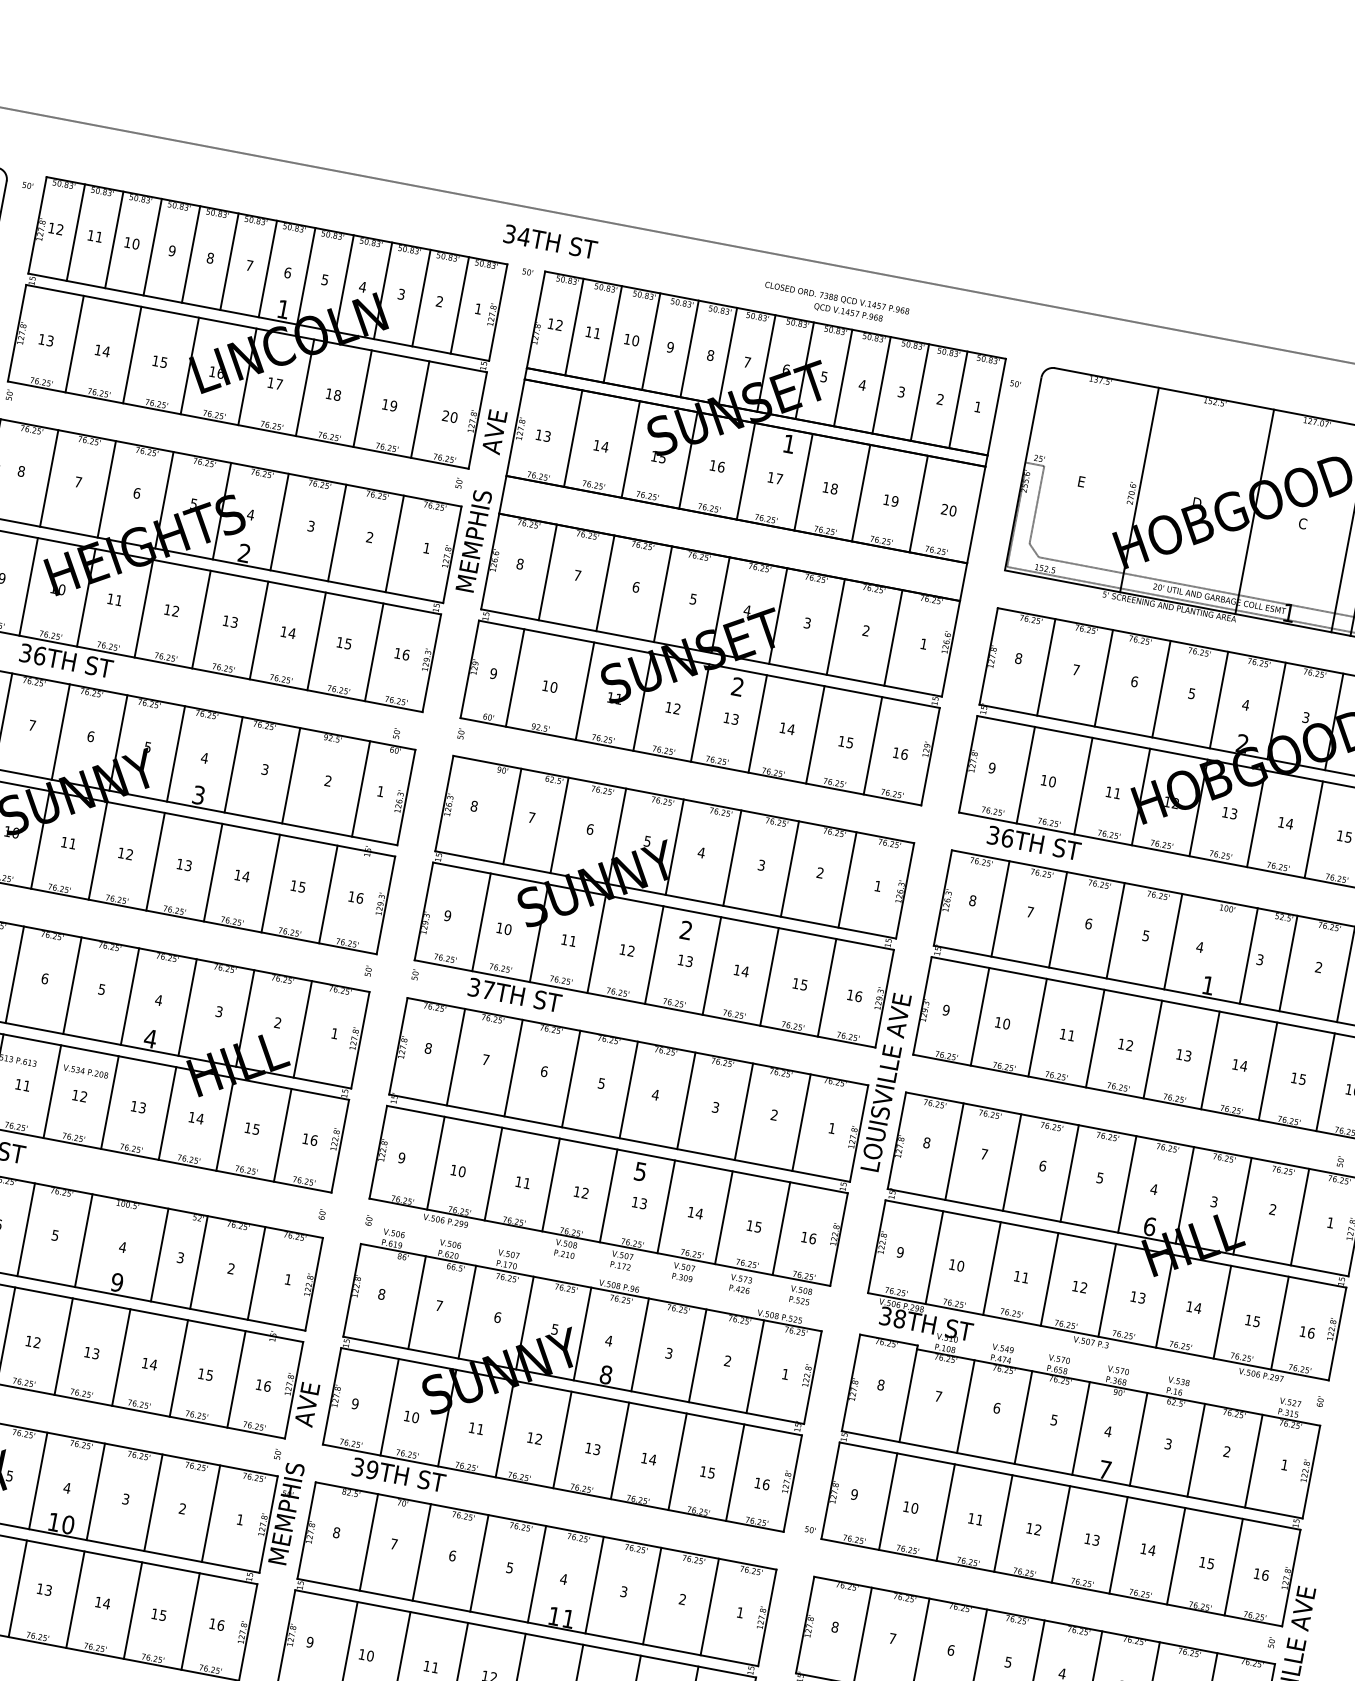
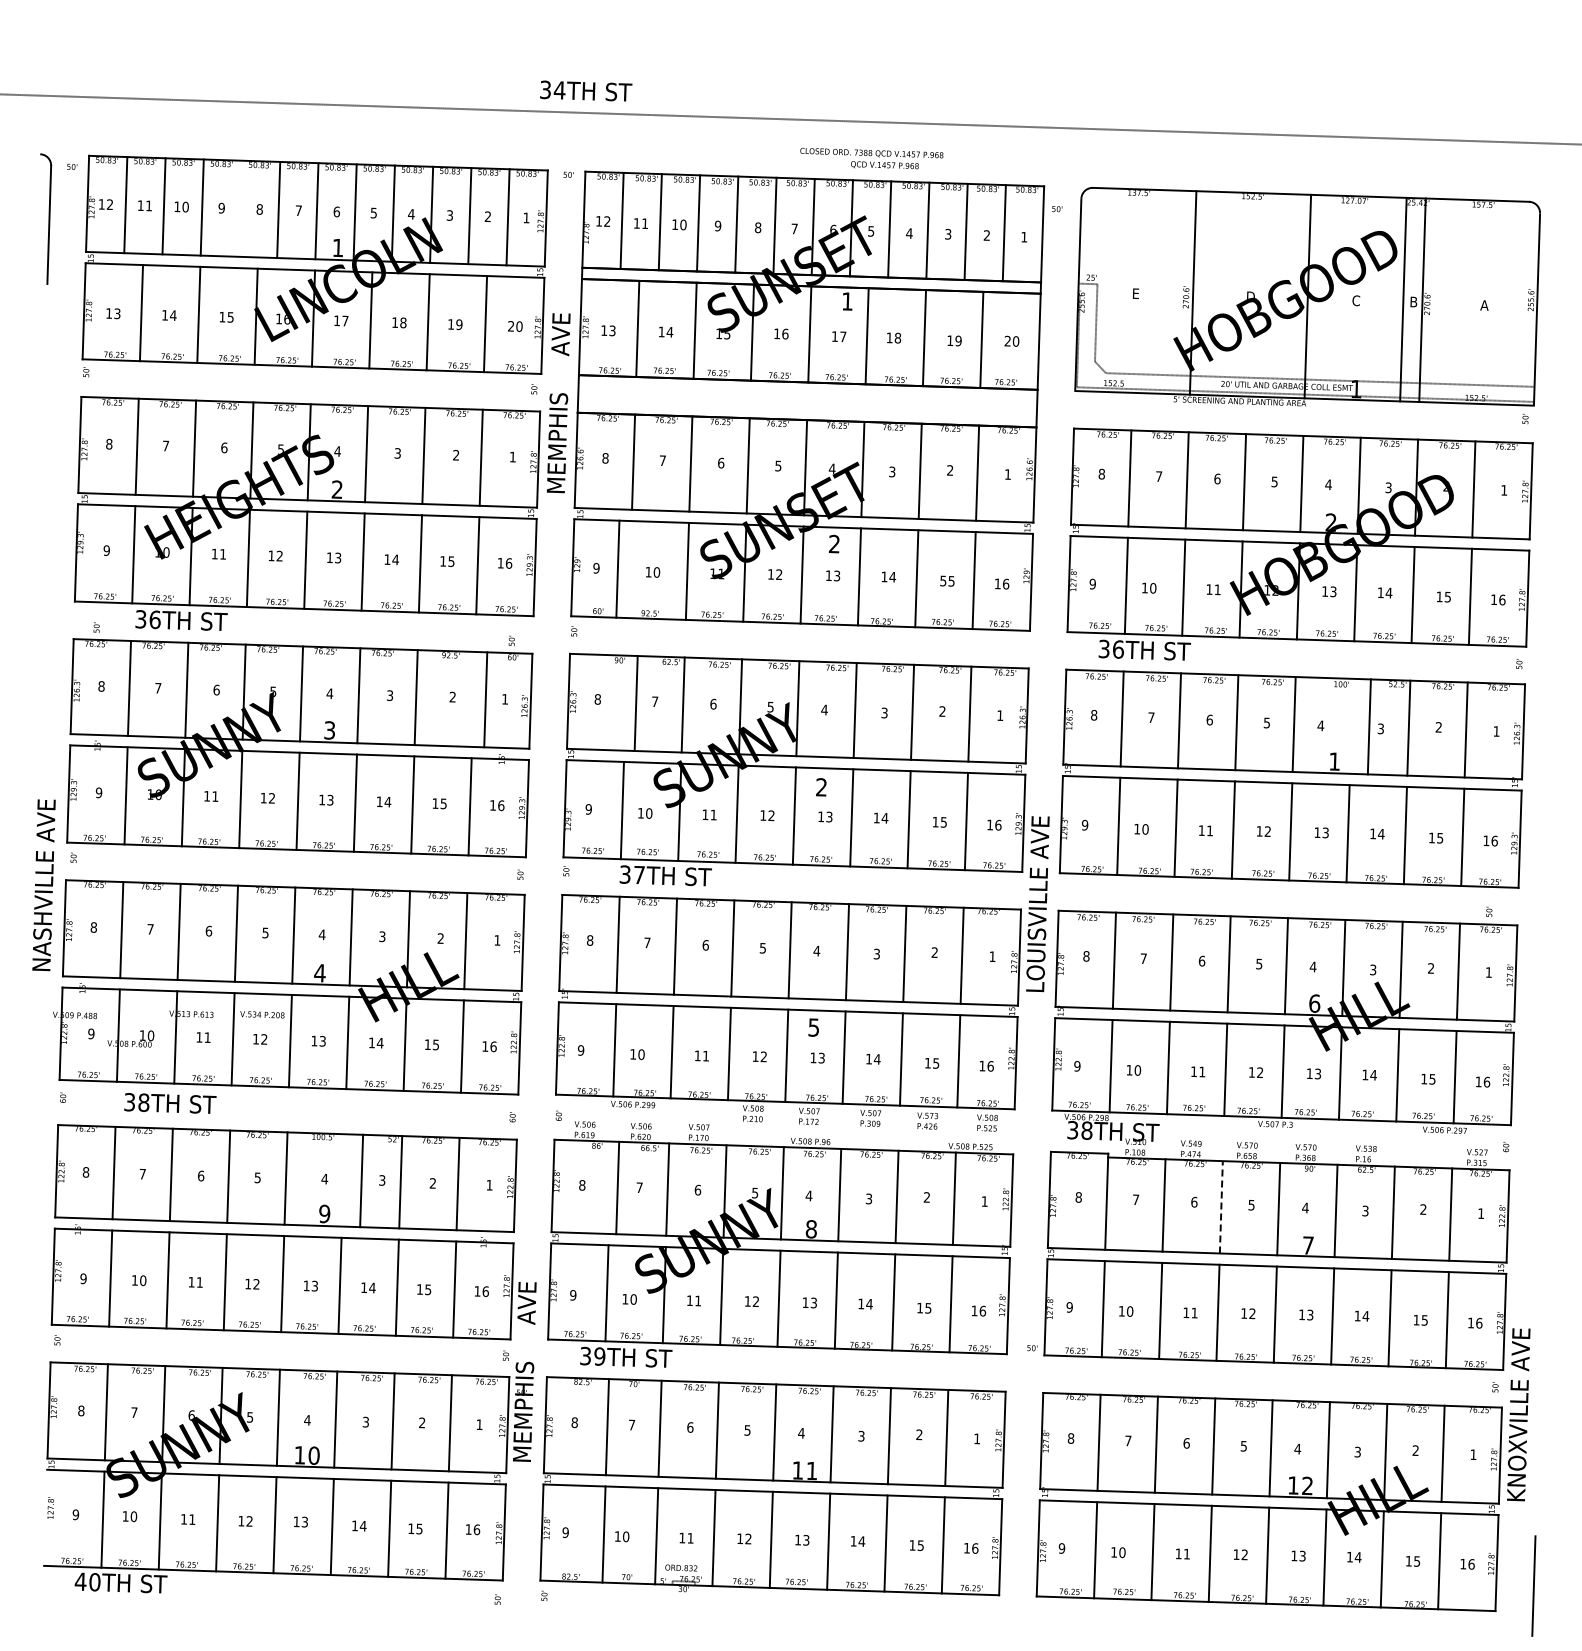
text: (551, 241) -> (586, 90), moved
line: (191, 254) -> (240, 208), removed
text: (842, 740) -> (943, 580), 15 -> 55
line: (1023, 1416) -> (1221, 1206), solid -> dashed

